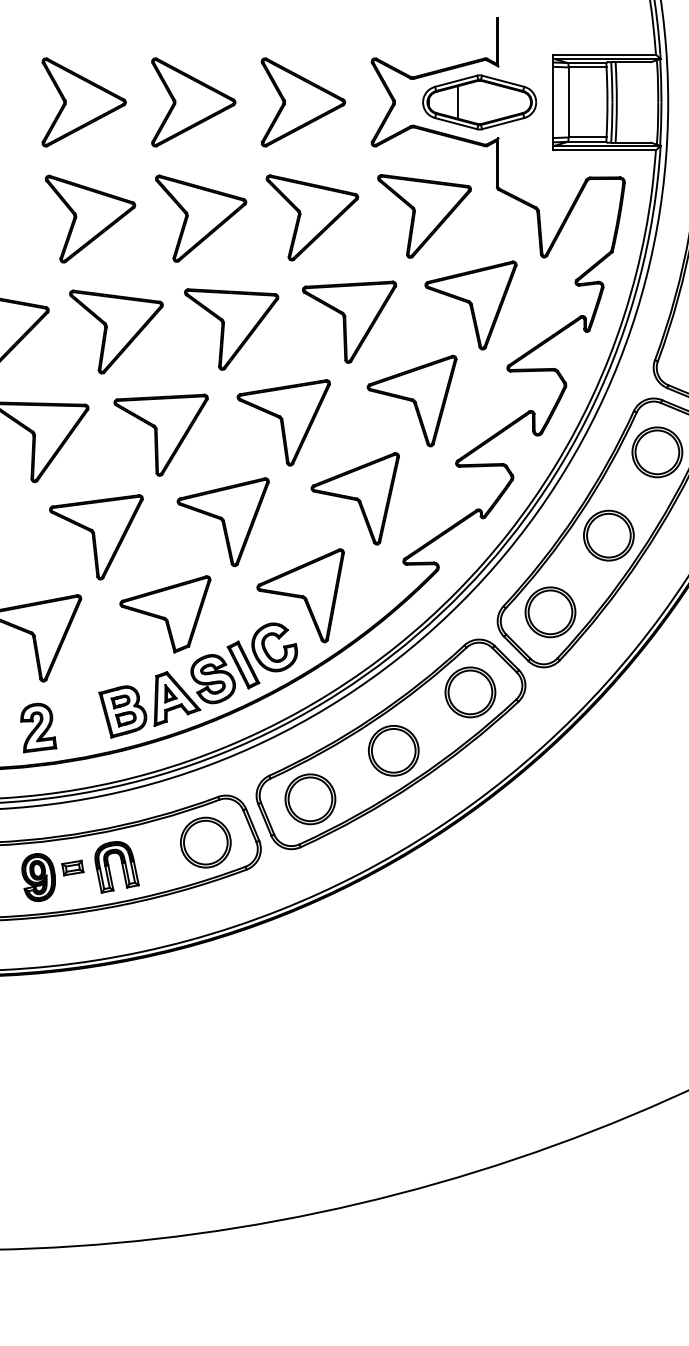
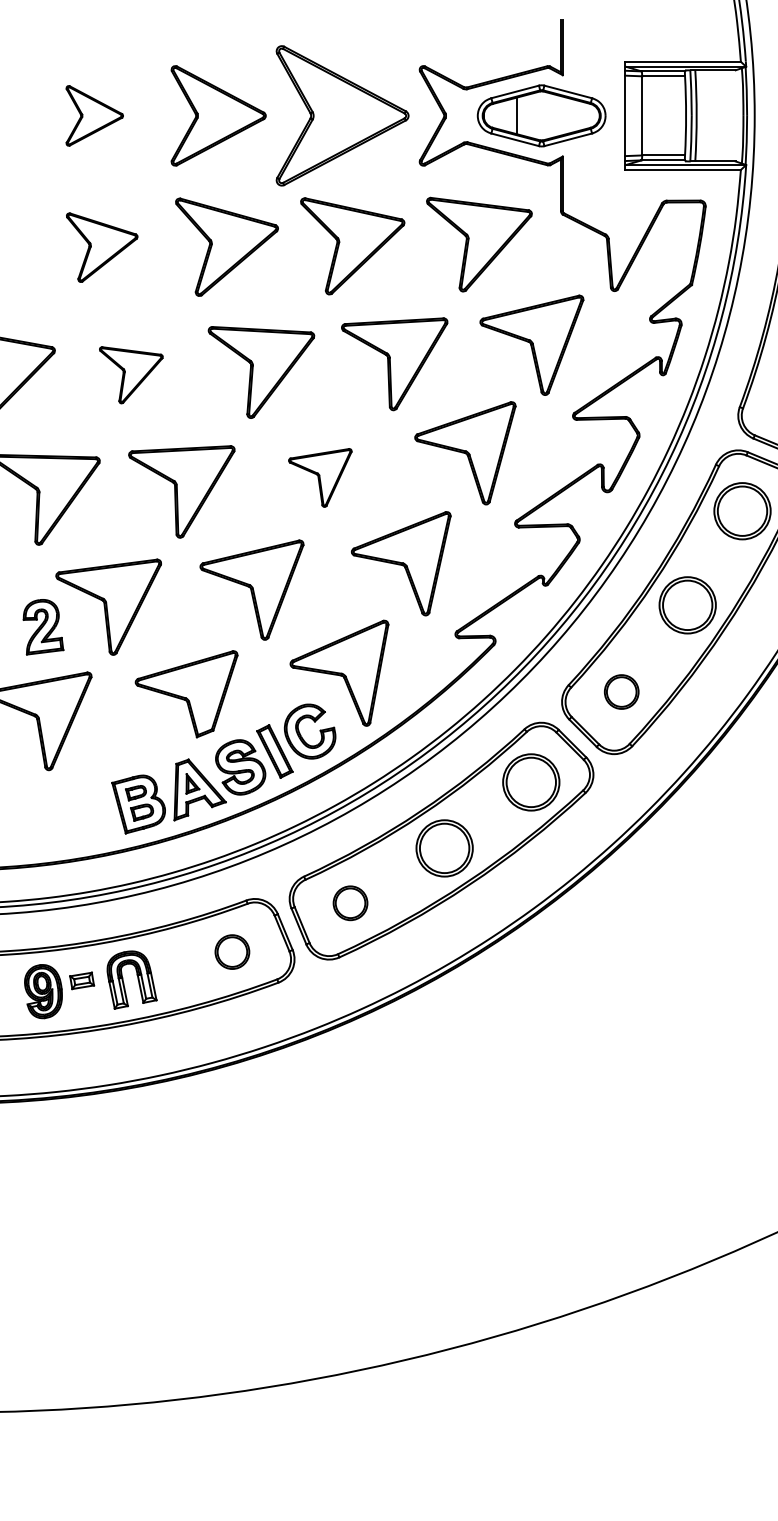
part: (83, 102) -> (94, 115), size x0.6
part: (303, 102) -> (342, 115), size x1.4
part: (90, 218) -> (102, 247), size x0.7
part: (116, 331) -> (131, 374), size x0.6
part: (283, 422) -> (320, 477), size x0.6
part: (550, 612) -> (621, 692), size x0.6
part: (38, 728) -> (43, 627), moved
part: (310, 799) -> (350, 903), size x0.6
part: (205, 842) -> (231, 952), size x0.6

